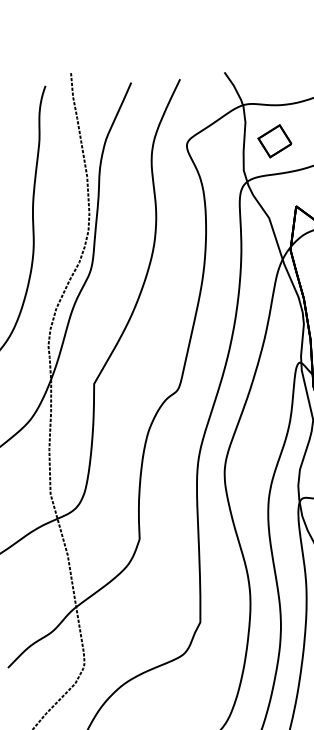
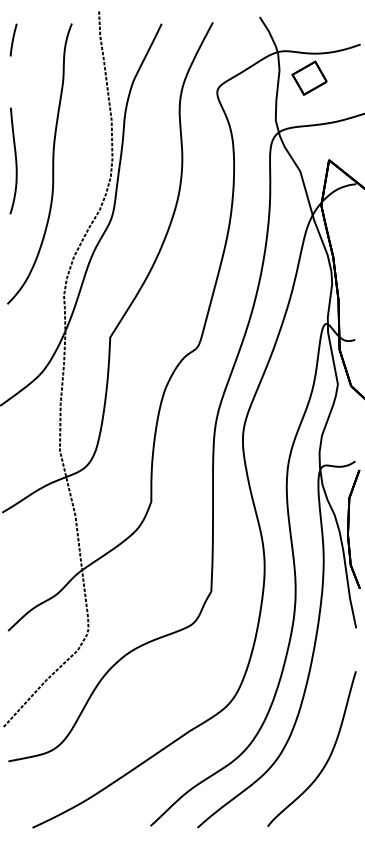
part: (274, 140) -> (309, 77), moved

